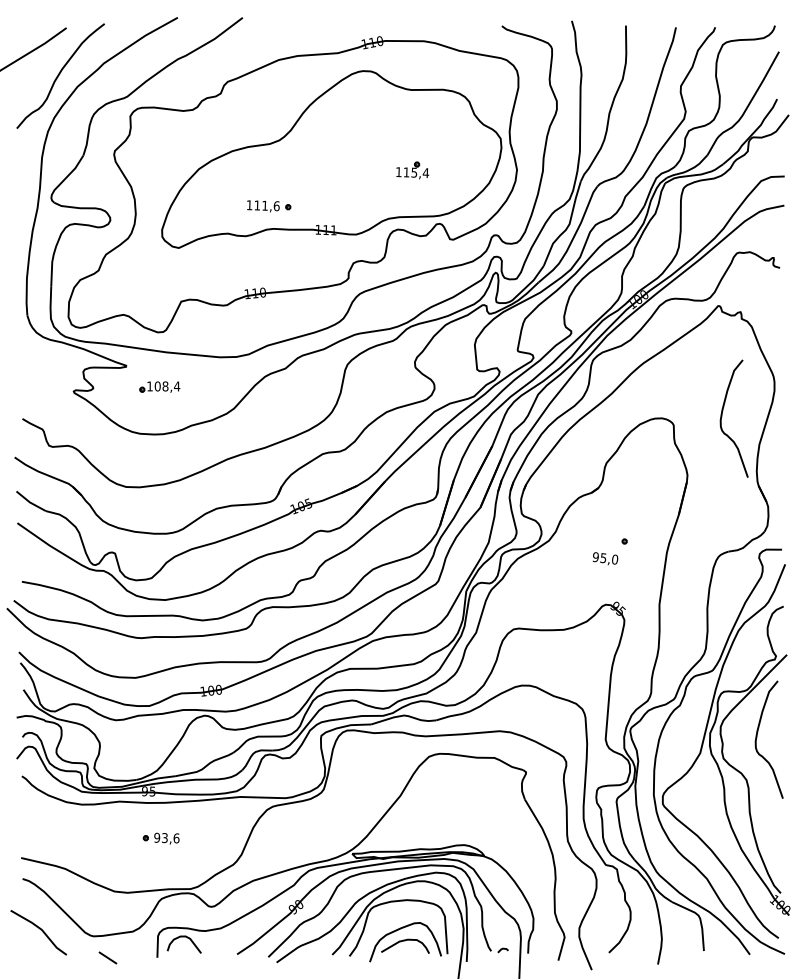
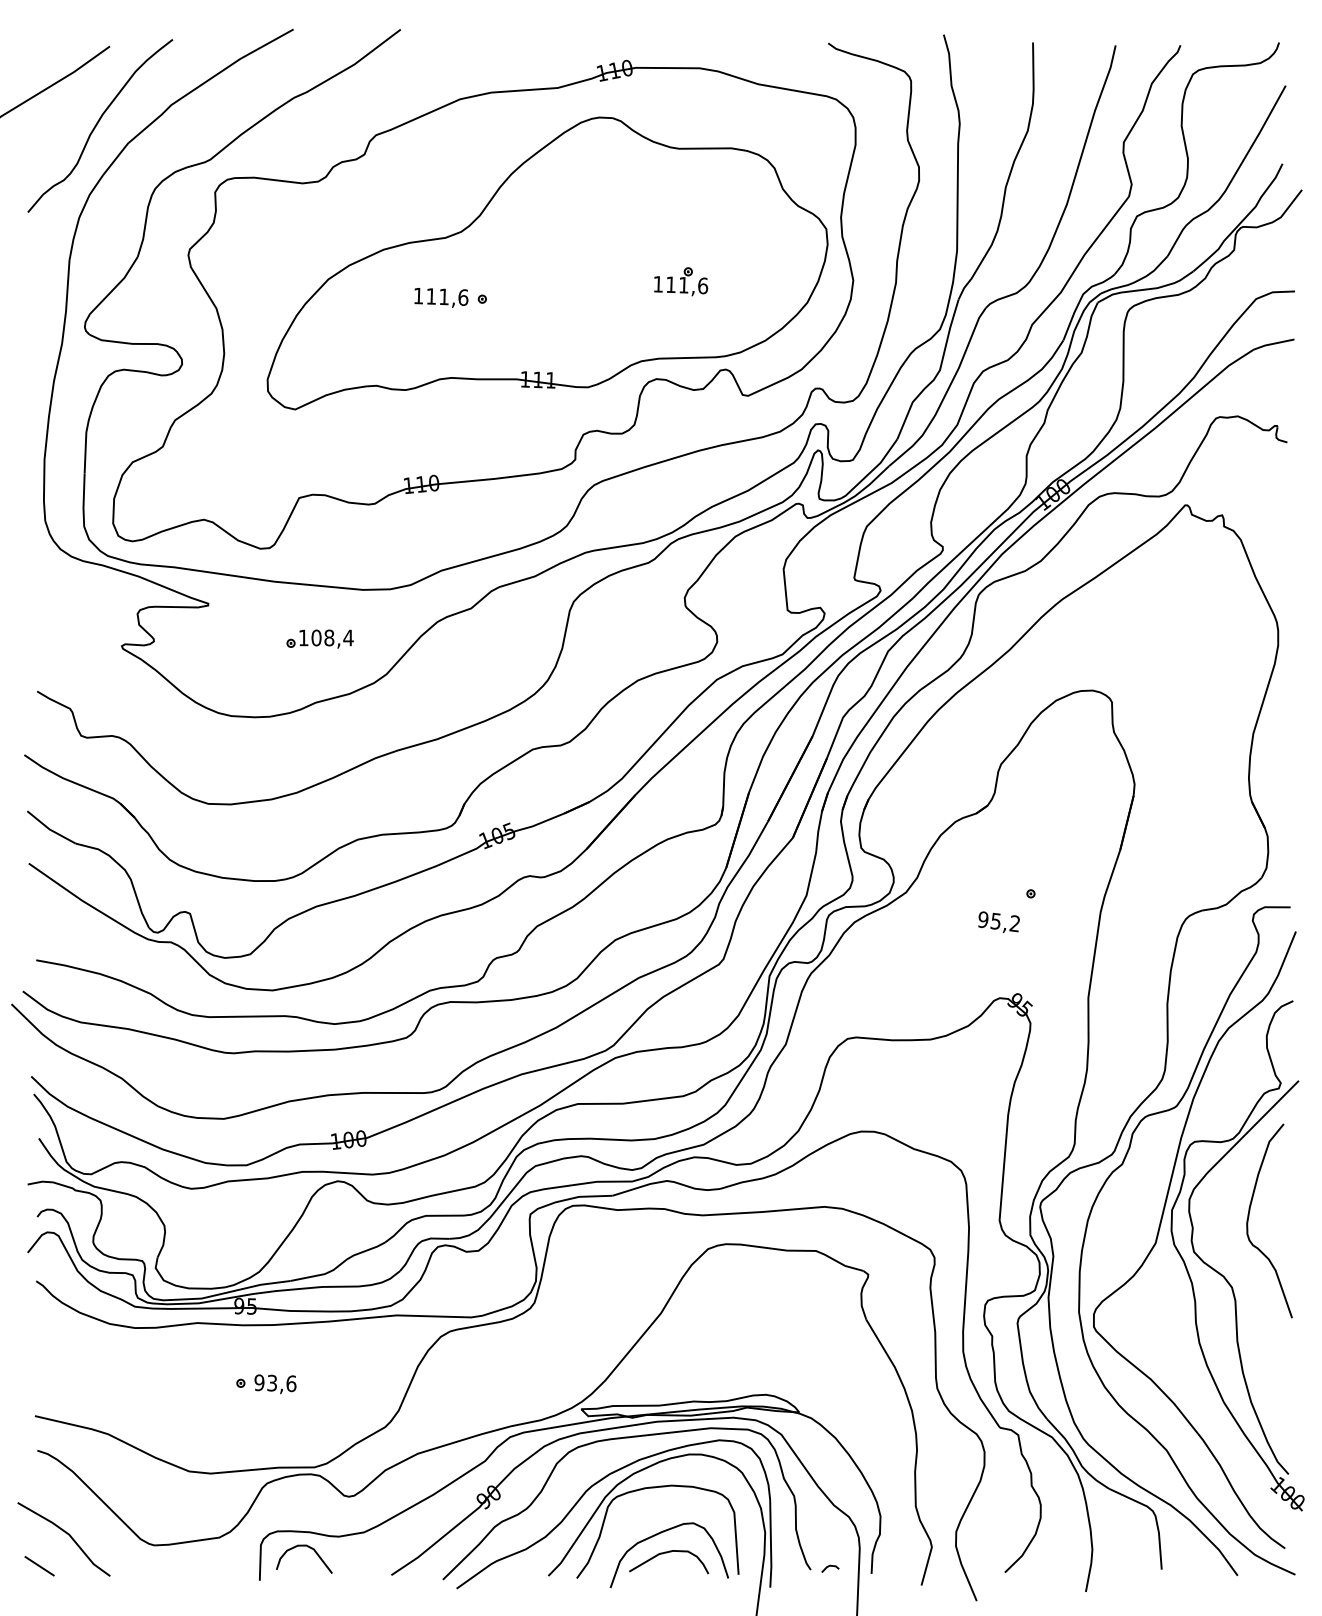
text: (420, 172) -> (694, 284), 115,4 -> 111,6
part: (269, 206) -> (451, 298), moved
part: (159, 386) -> (319, 638), moved
curve: (722, 417) -> (1192, 689), removed
text: (614, 559) -> (1014, 923), 95,0 -> 95,2
line: (107, 957) -> (38, 1565), moved

